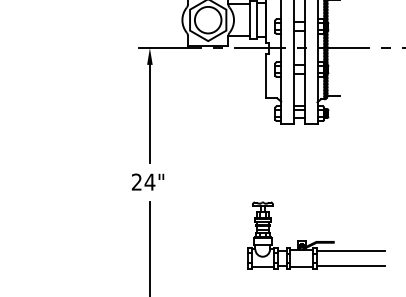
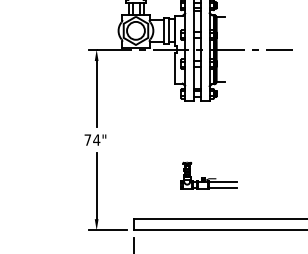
text: (136, 181) -> (87, 139), 24" -> 74"
part: (315, 234) -> (208, 175), size x0.6

